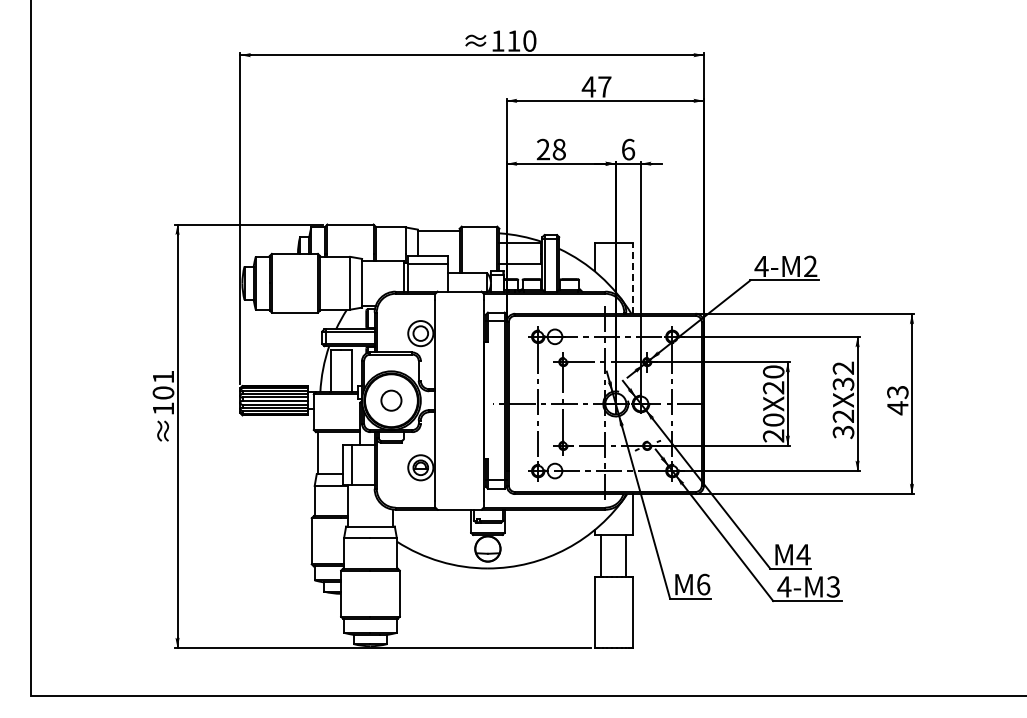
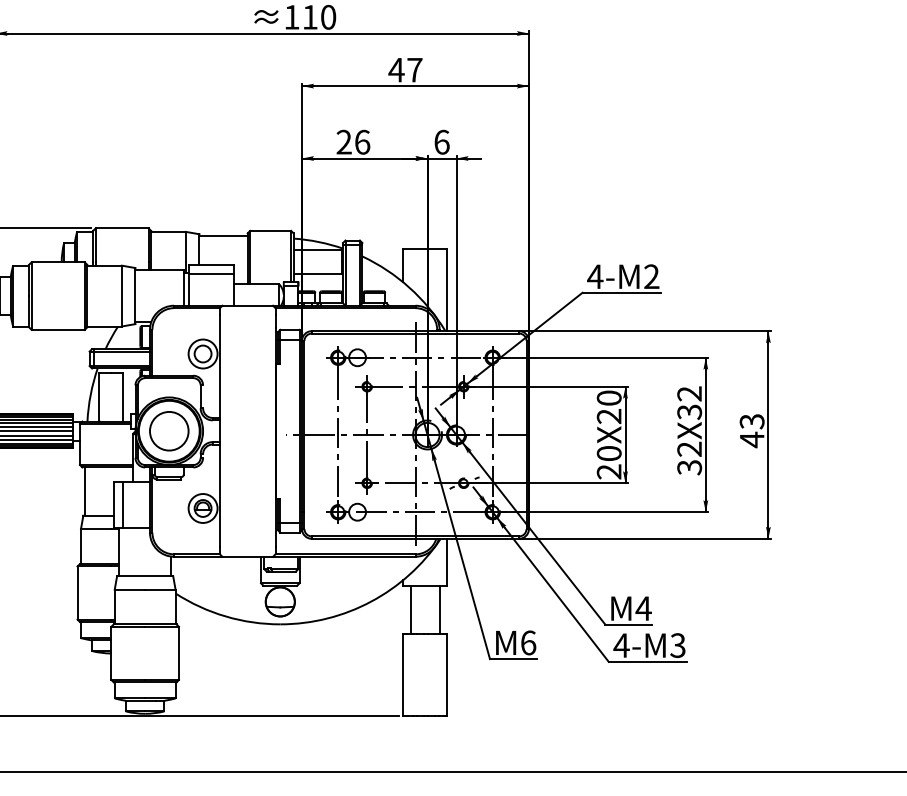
text: (559, 149) -> (362, 142), 28 -> 26
line: (632, 278) -> (446, 290), dashed -> solid
circle: (391, 400) -> (169, 431), size x1.67

